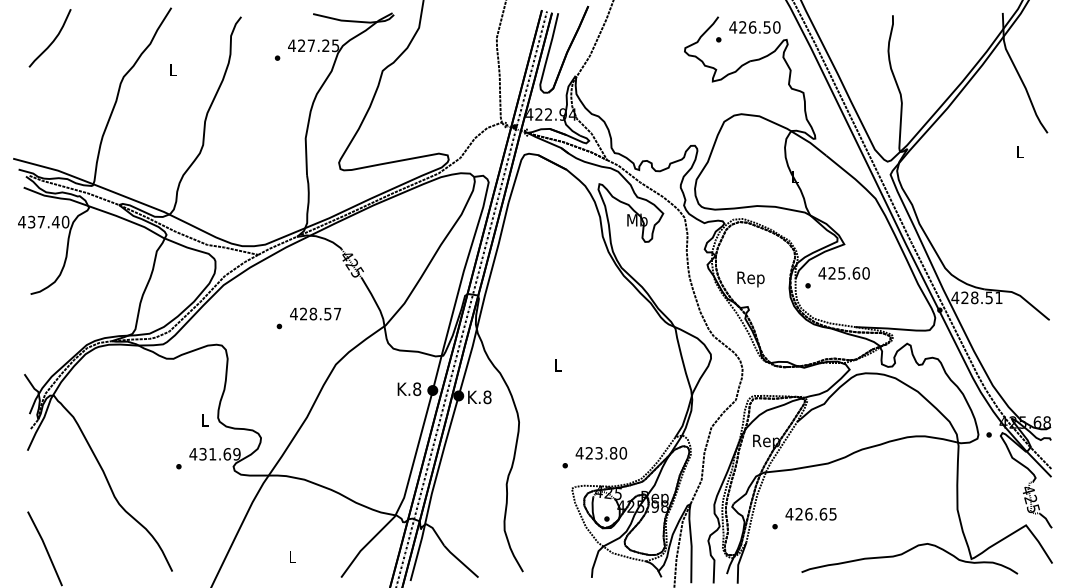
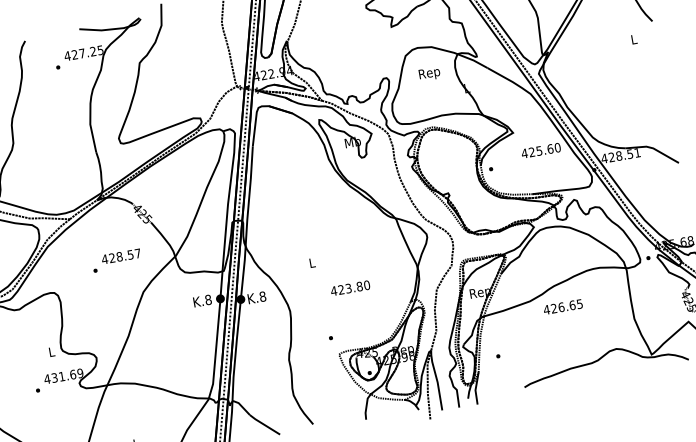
text: (843, 273) -> (540, 150), moved
text: (750, 279) -> (429, 74), moved
text: (601, 453) -> (350, 288), moved
text: (810, 514) -> (562, 307), moved

